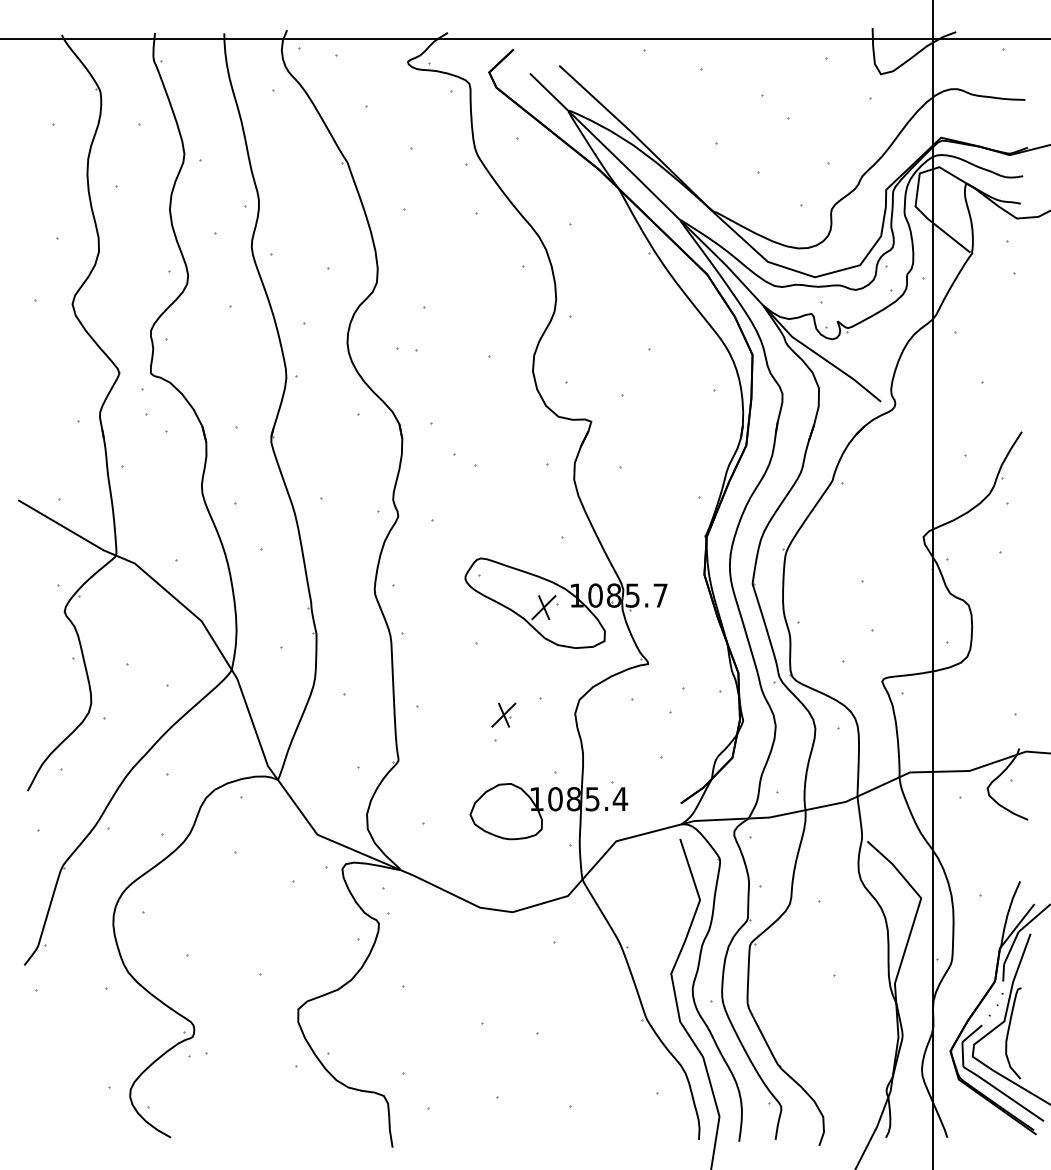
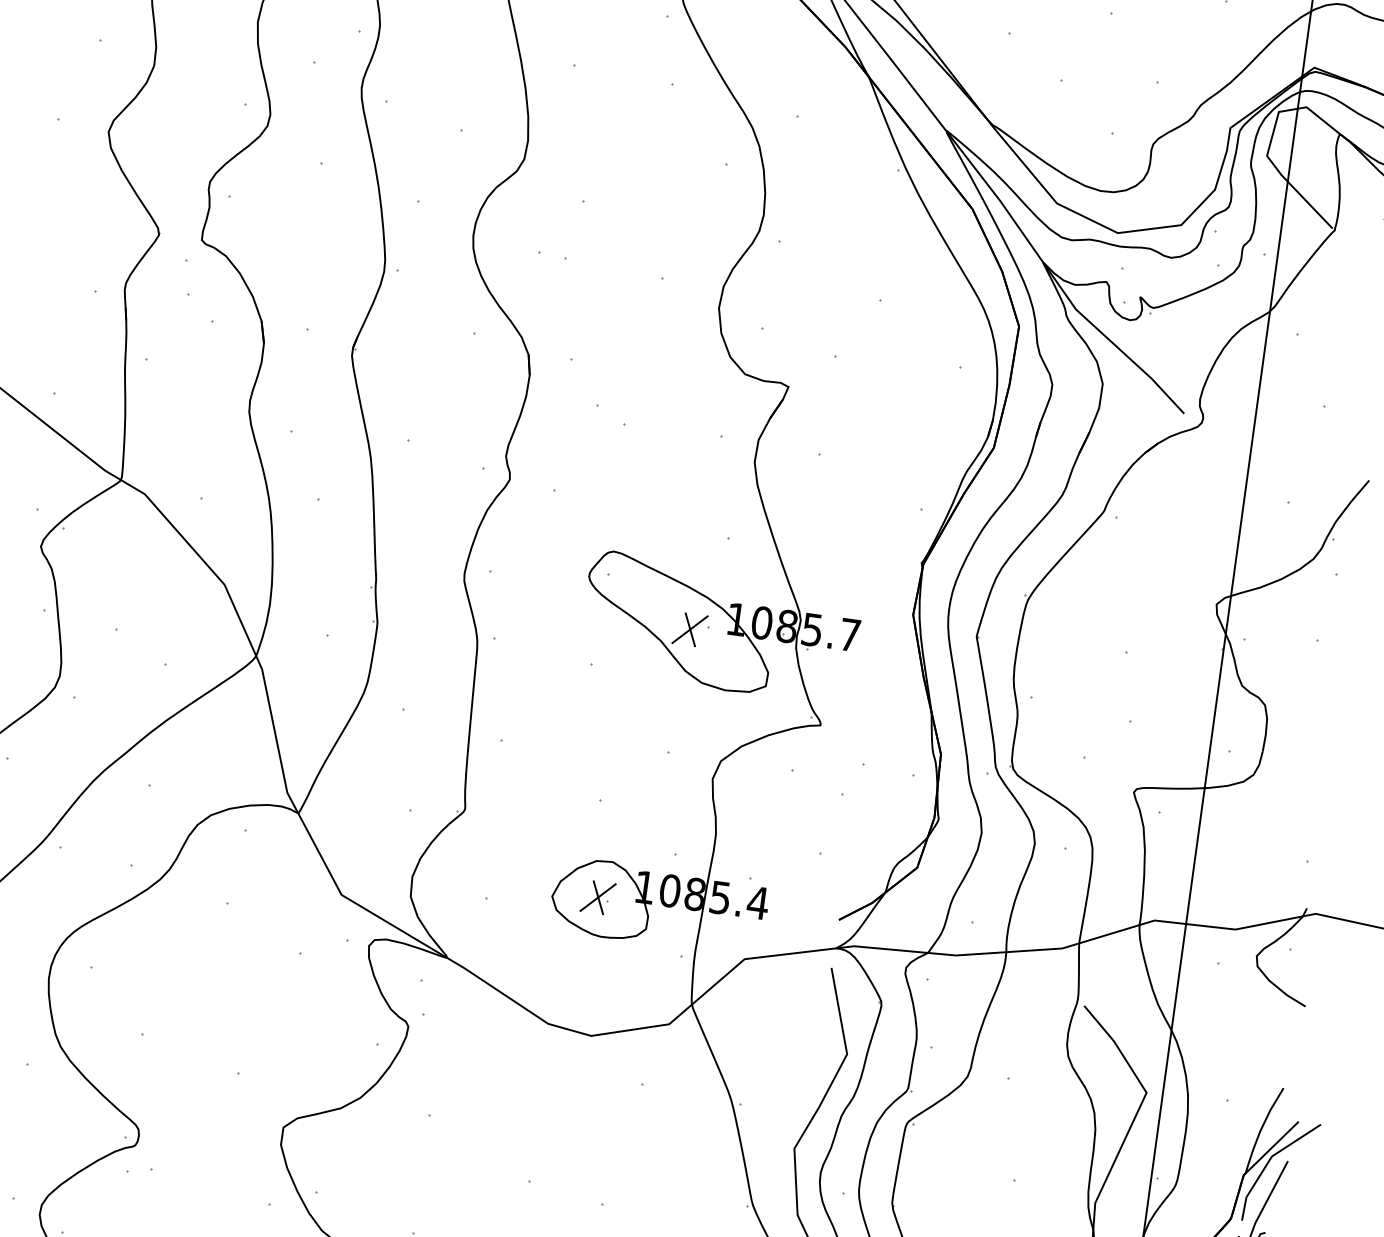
part: (503, 714) -> (597, 896), moved

